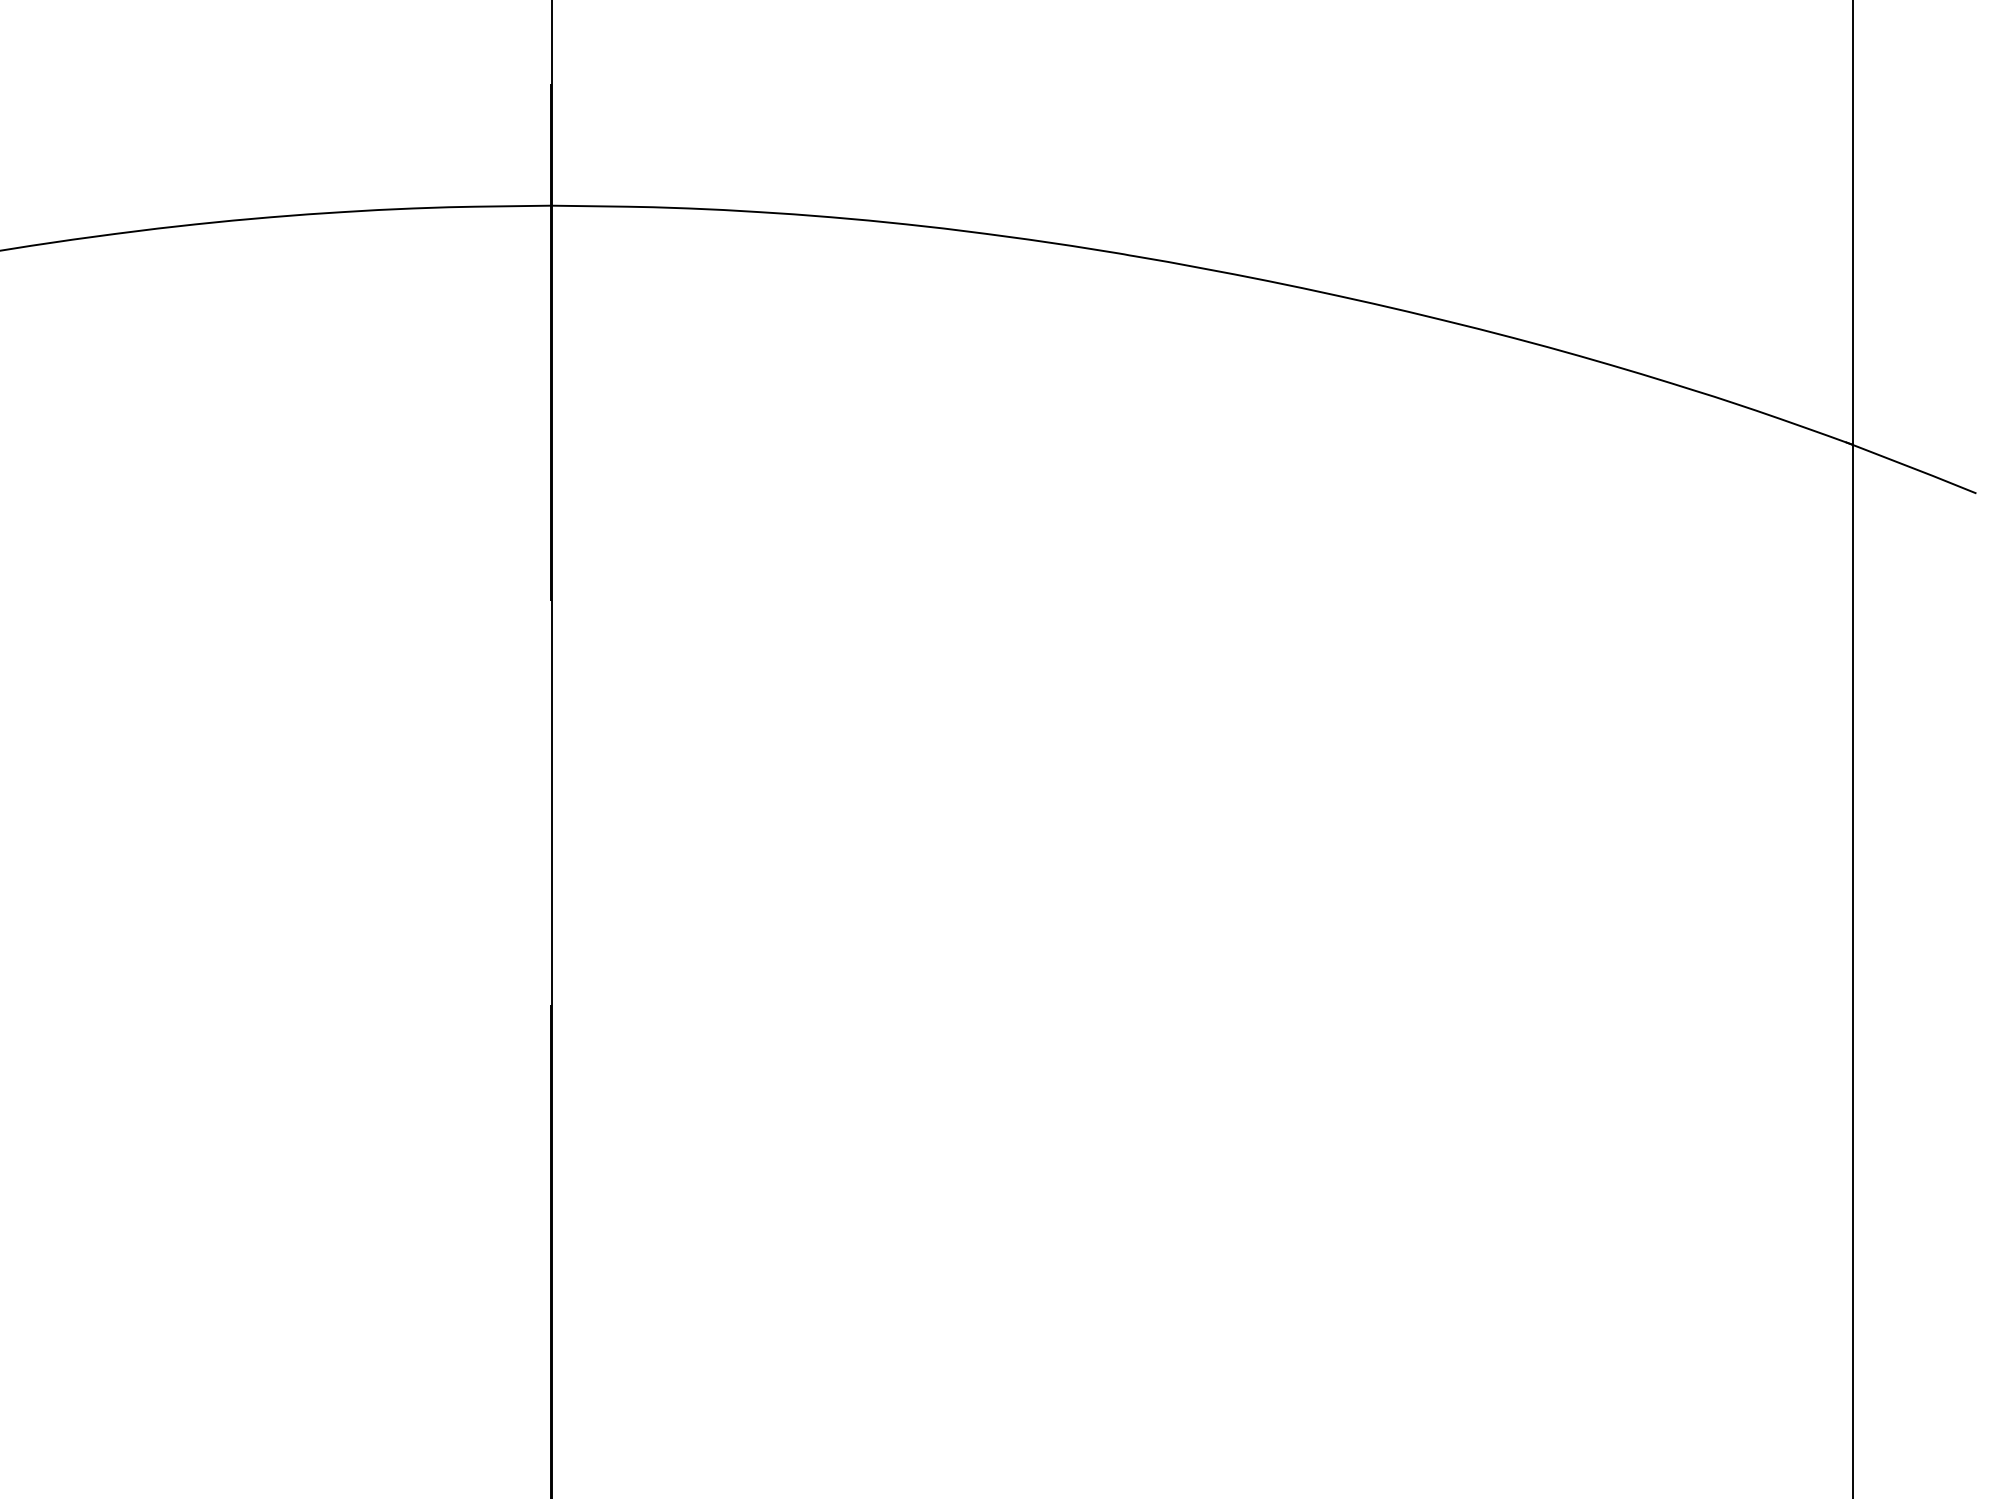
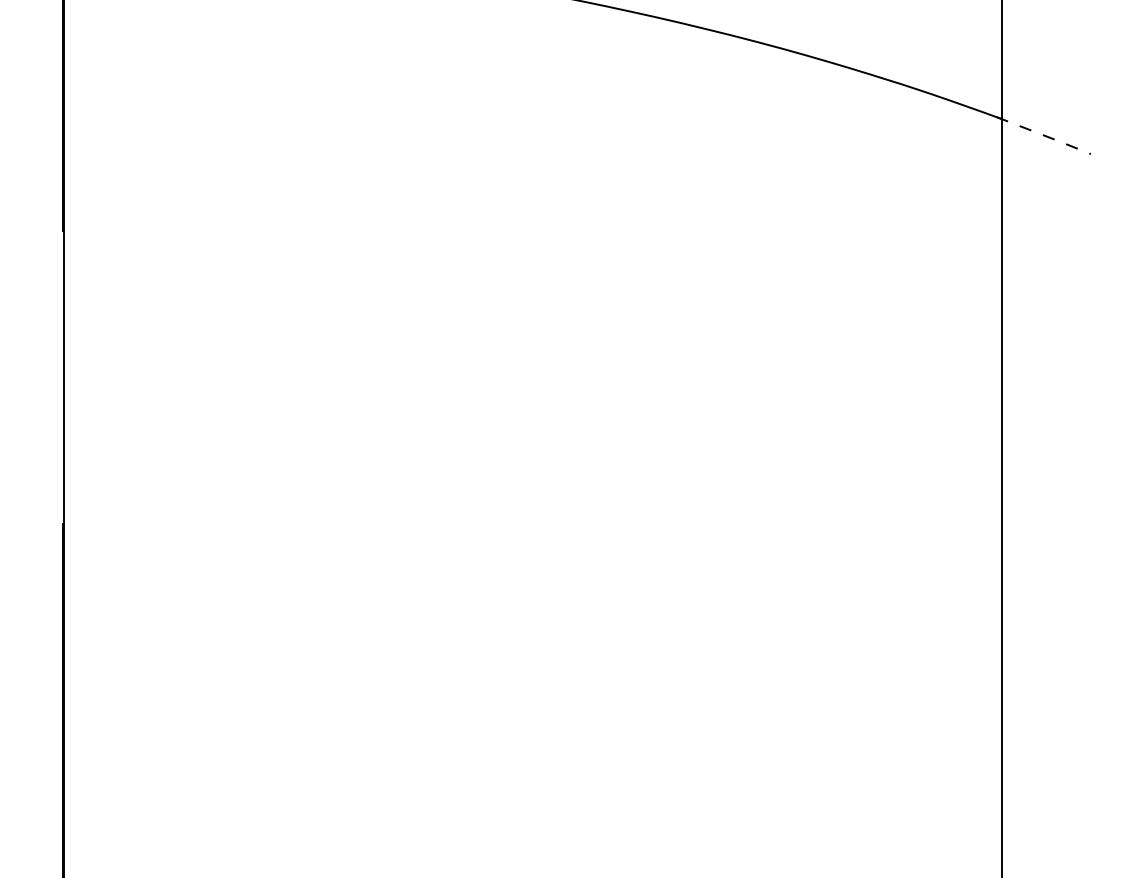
line: (1911, 467) -> (1044, 135), solid -> dashed

